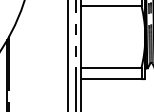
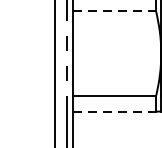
line: (111, 5) -> (115, 10), solid -> dashed
line: (111, 79) -> (115, 112), solid -> dashed

